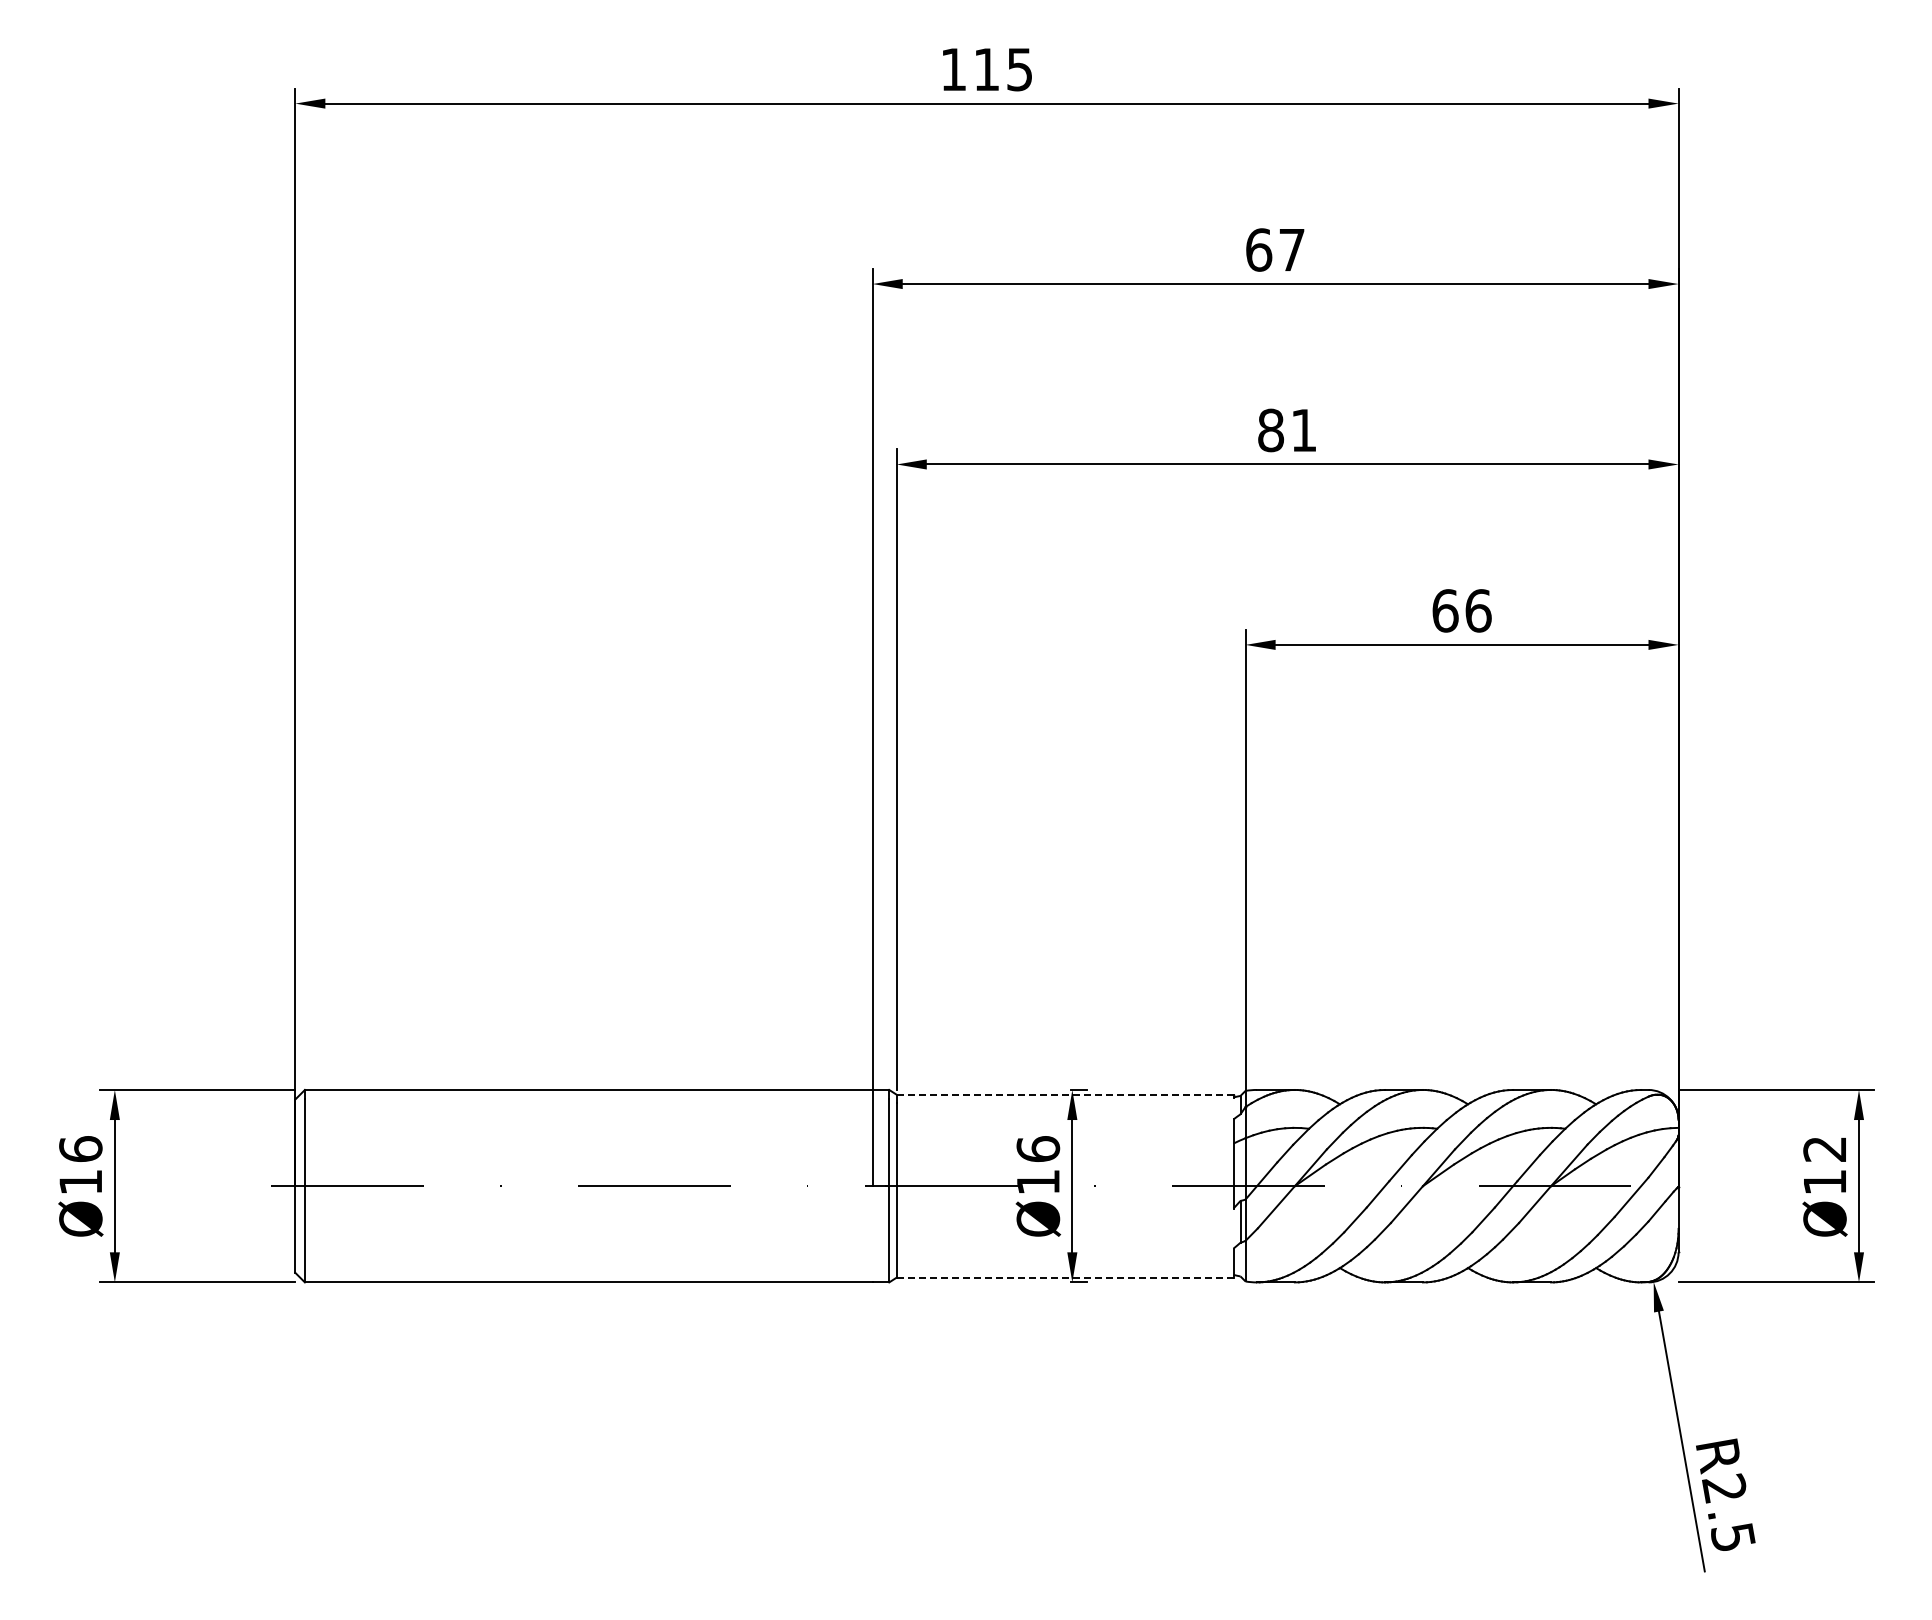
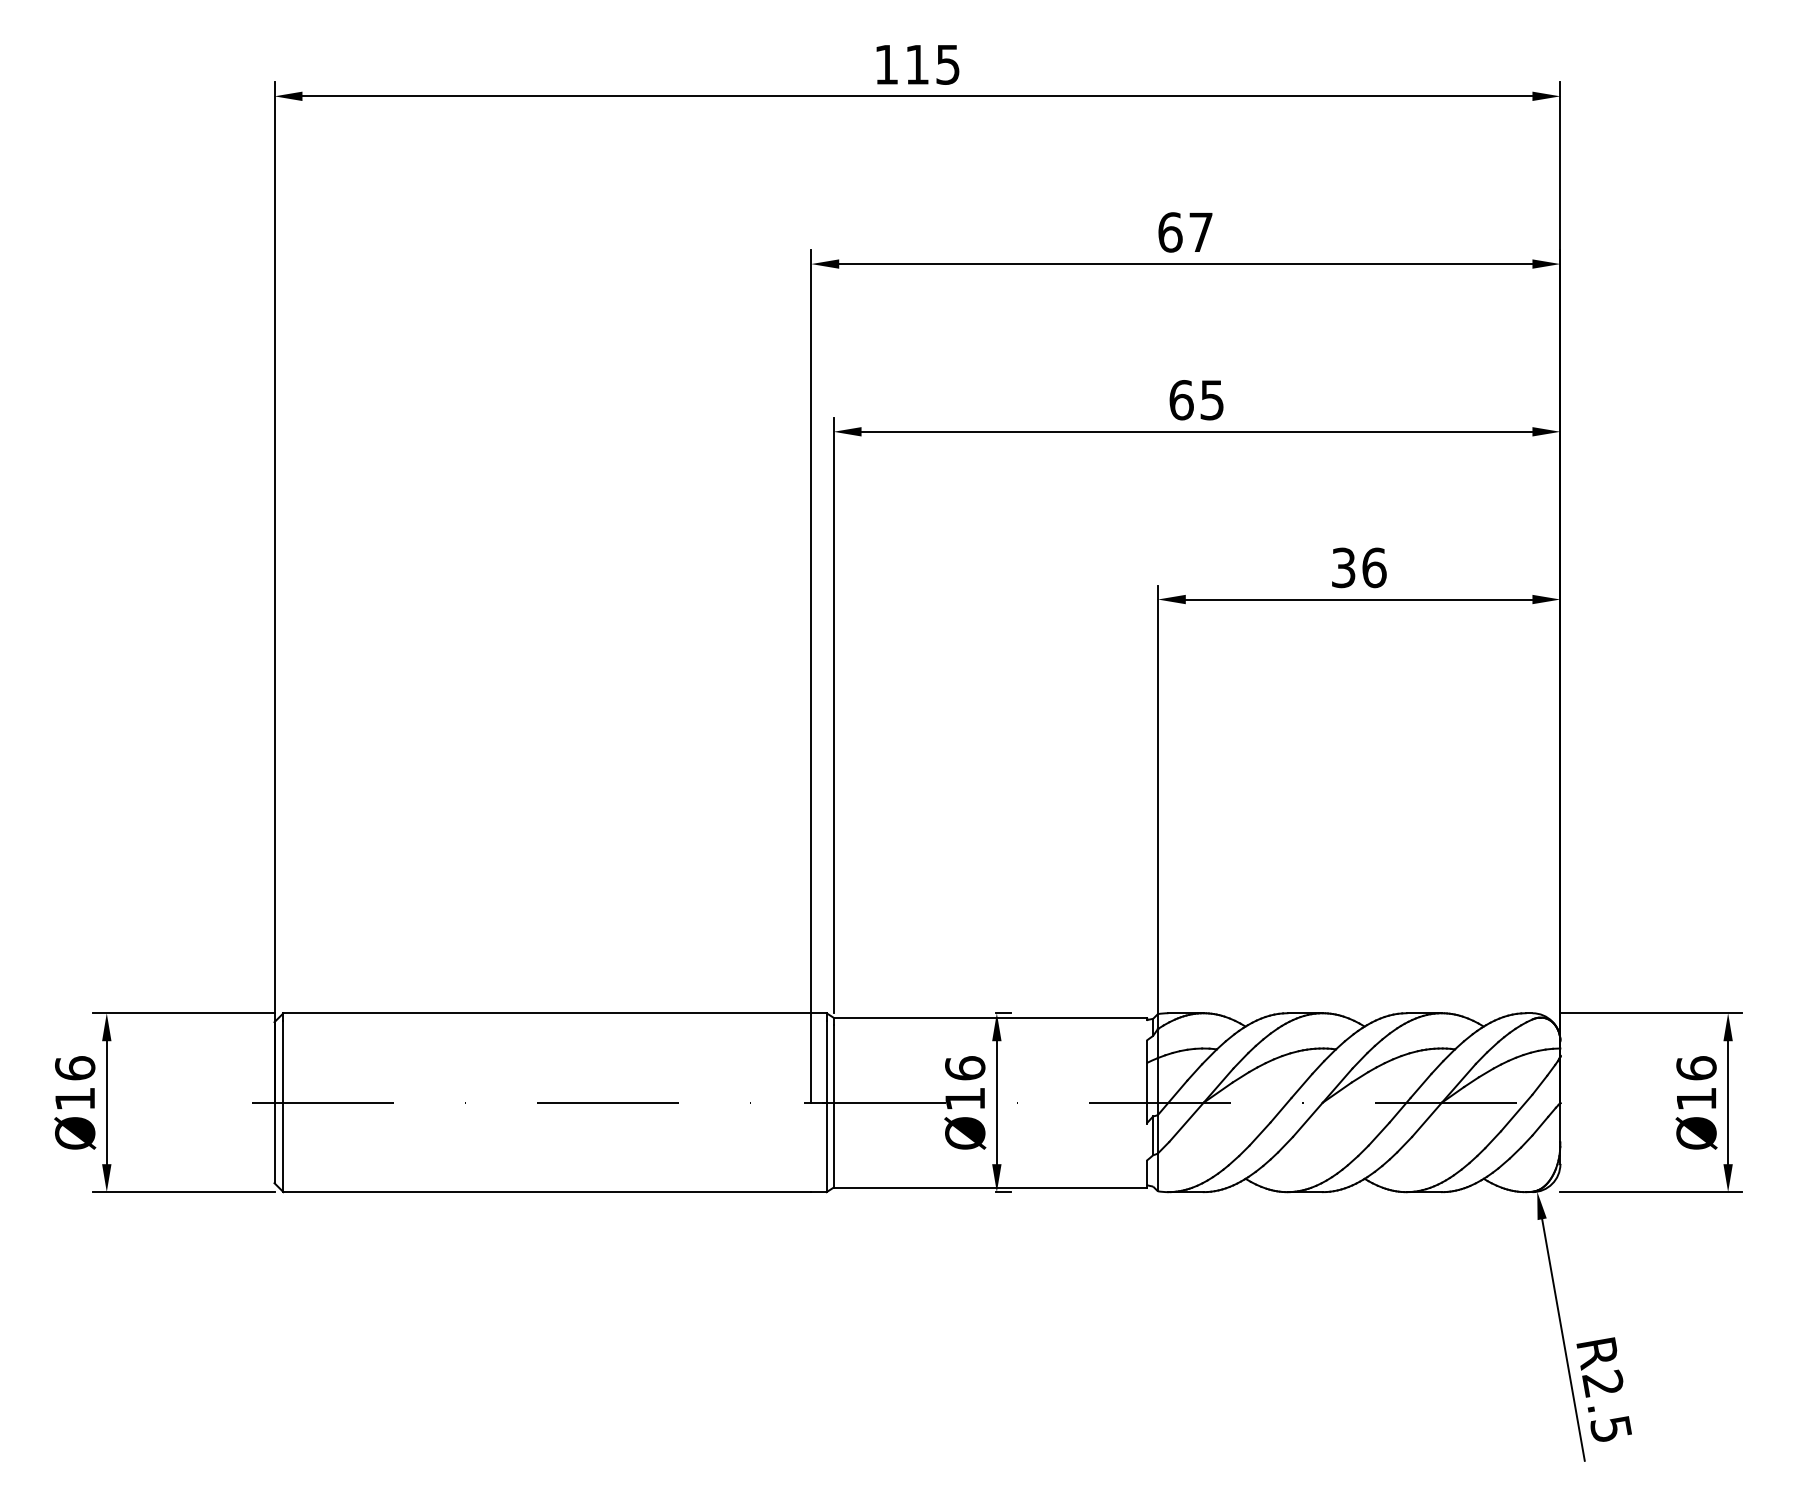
text: (1287, 430) -> (1196, 400), 81 -> 65
text: (1445, 610) -> (1343, 567), 66 -> 36
line: (1065, 1094) -> (990, 1017), dashed -> solid
text: (1824, 1148) -> (1696, 1067), Ø12 -> Ø16
line: (1065, 1277) -> (990, 1187), dashed -> solid

